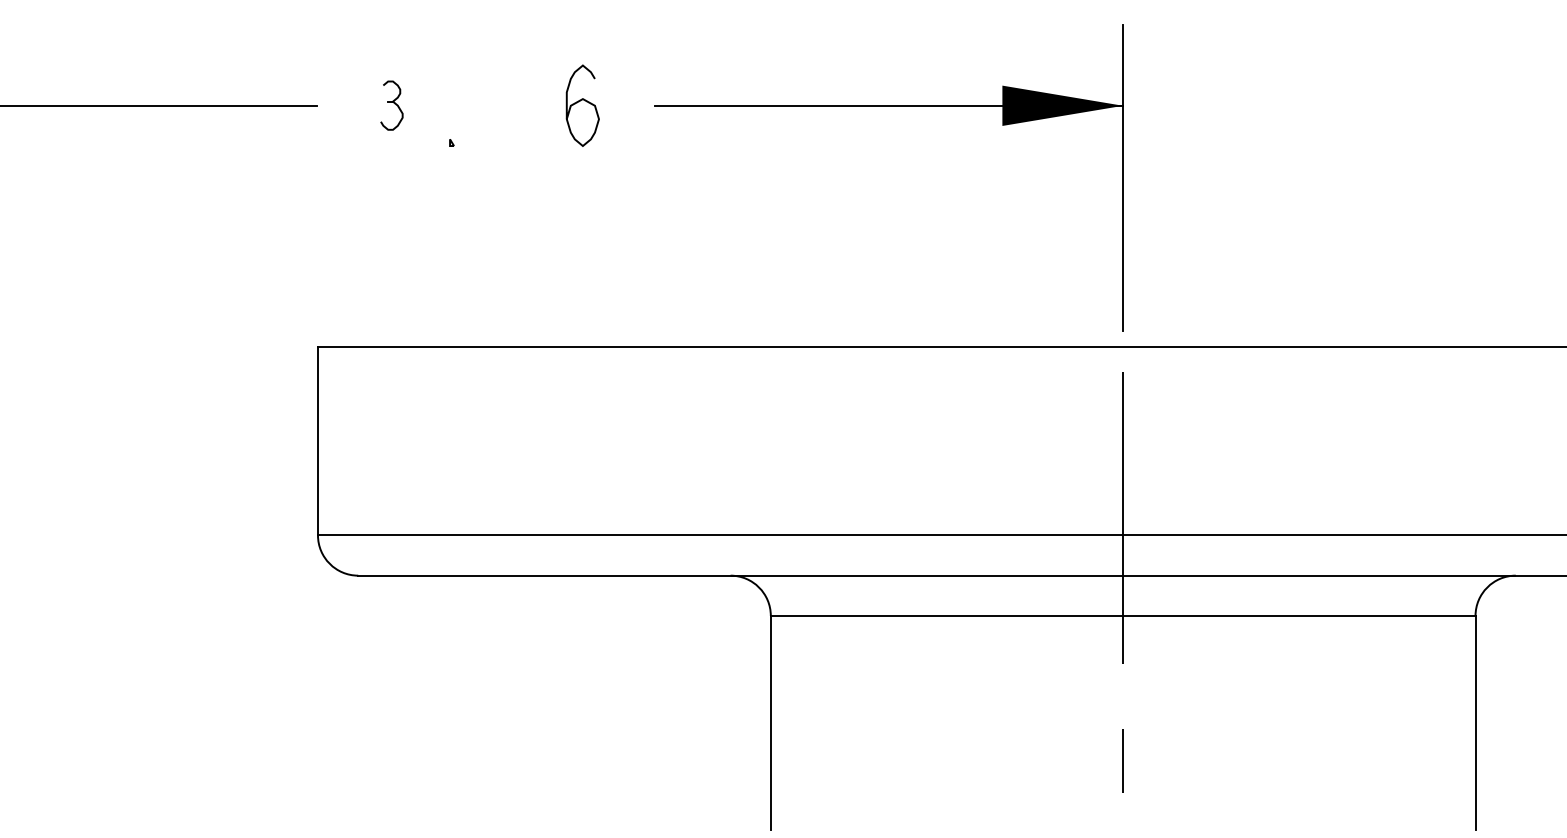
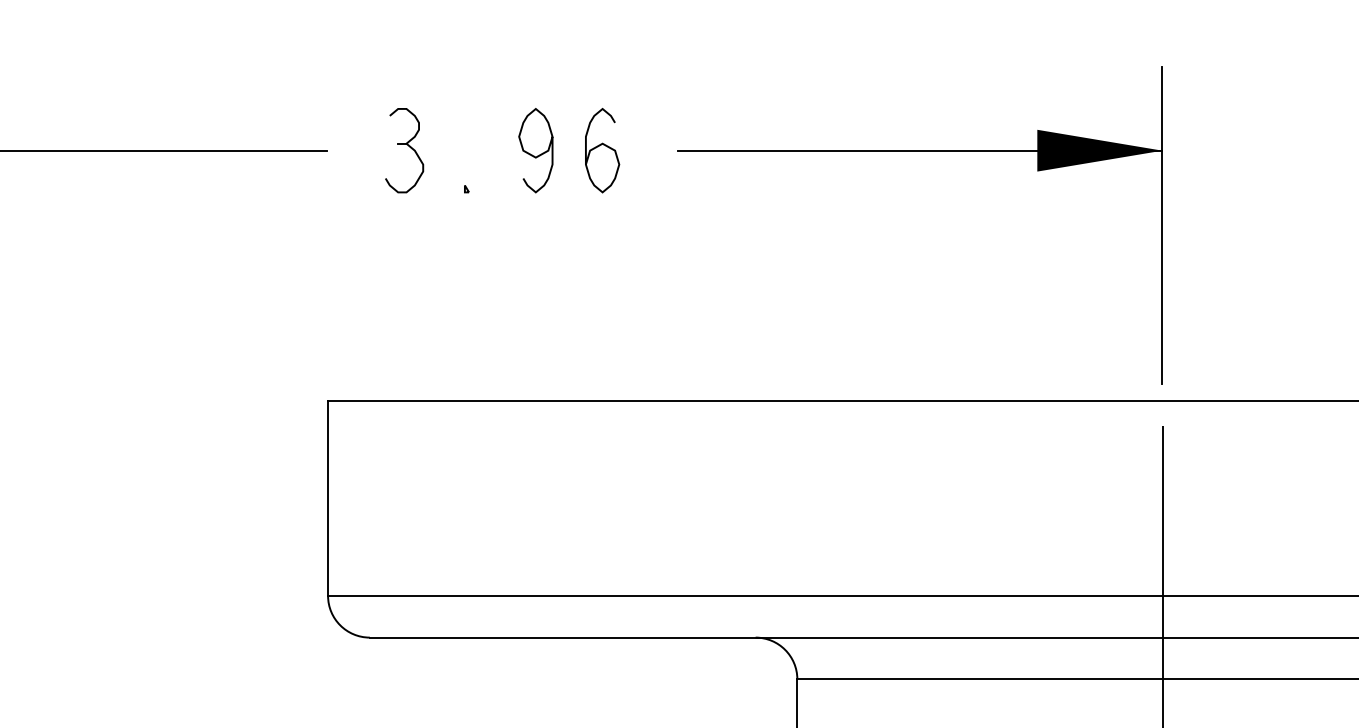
part: (391, 105) -> (404, 150), size x1.67
curve: (515, 109) -> (532, 154), added

